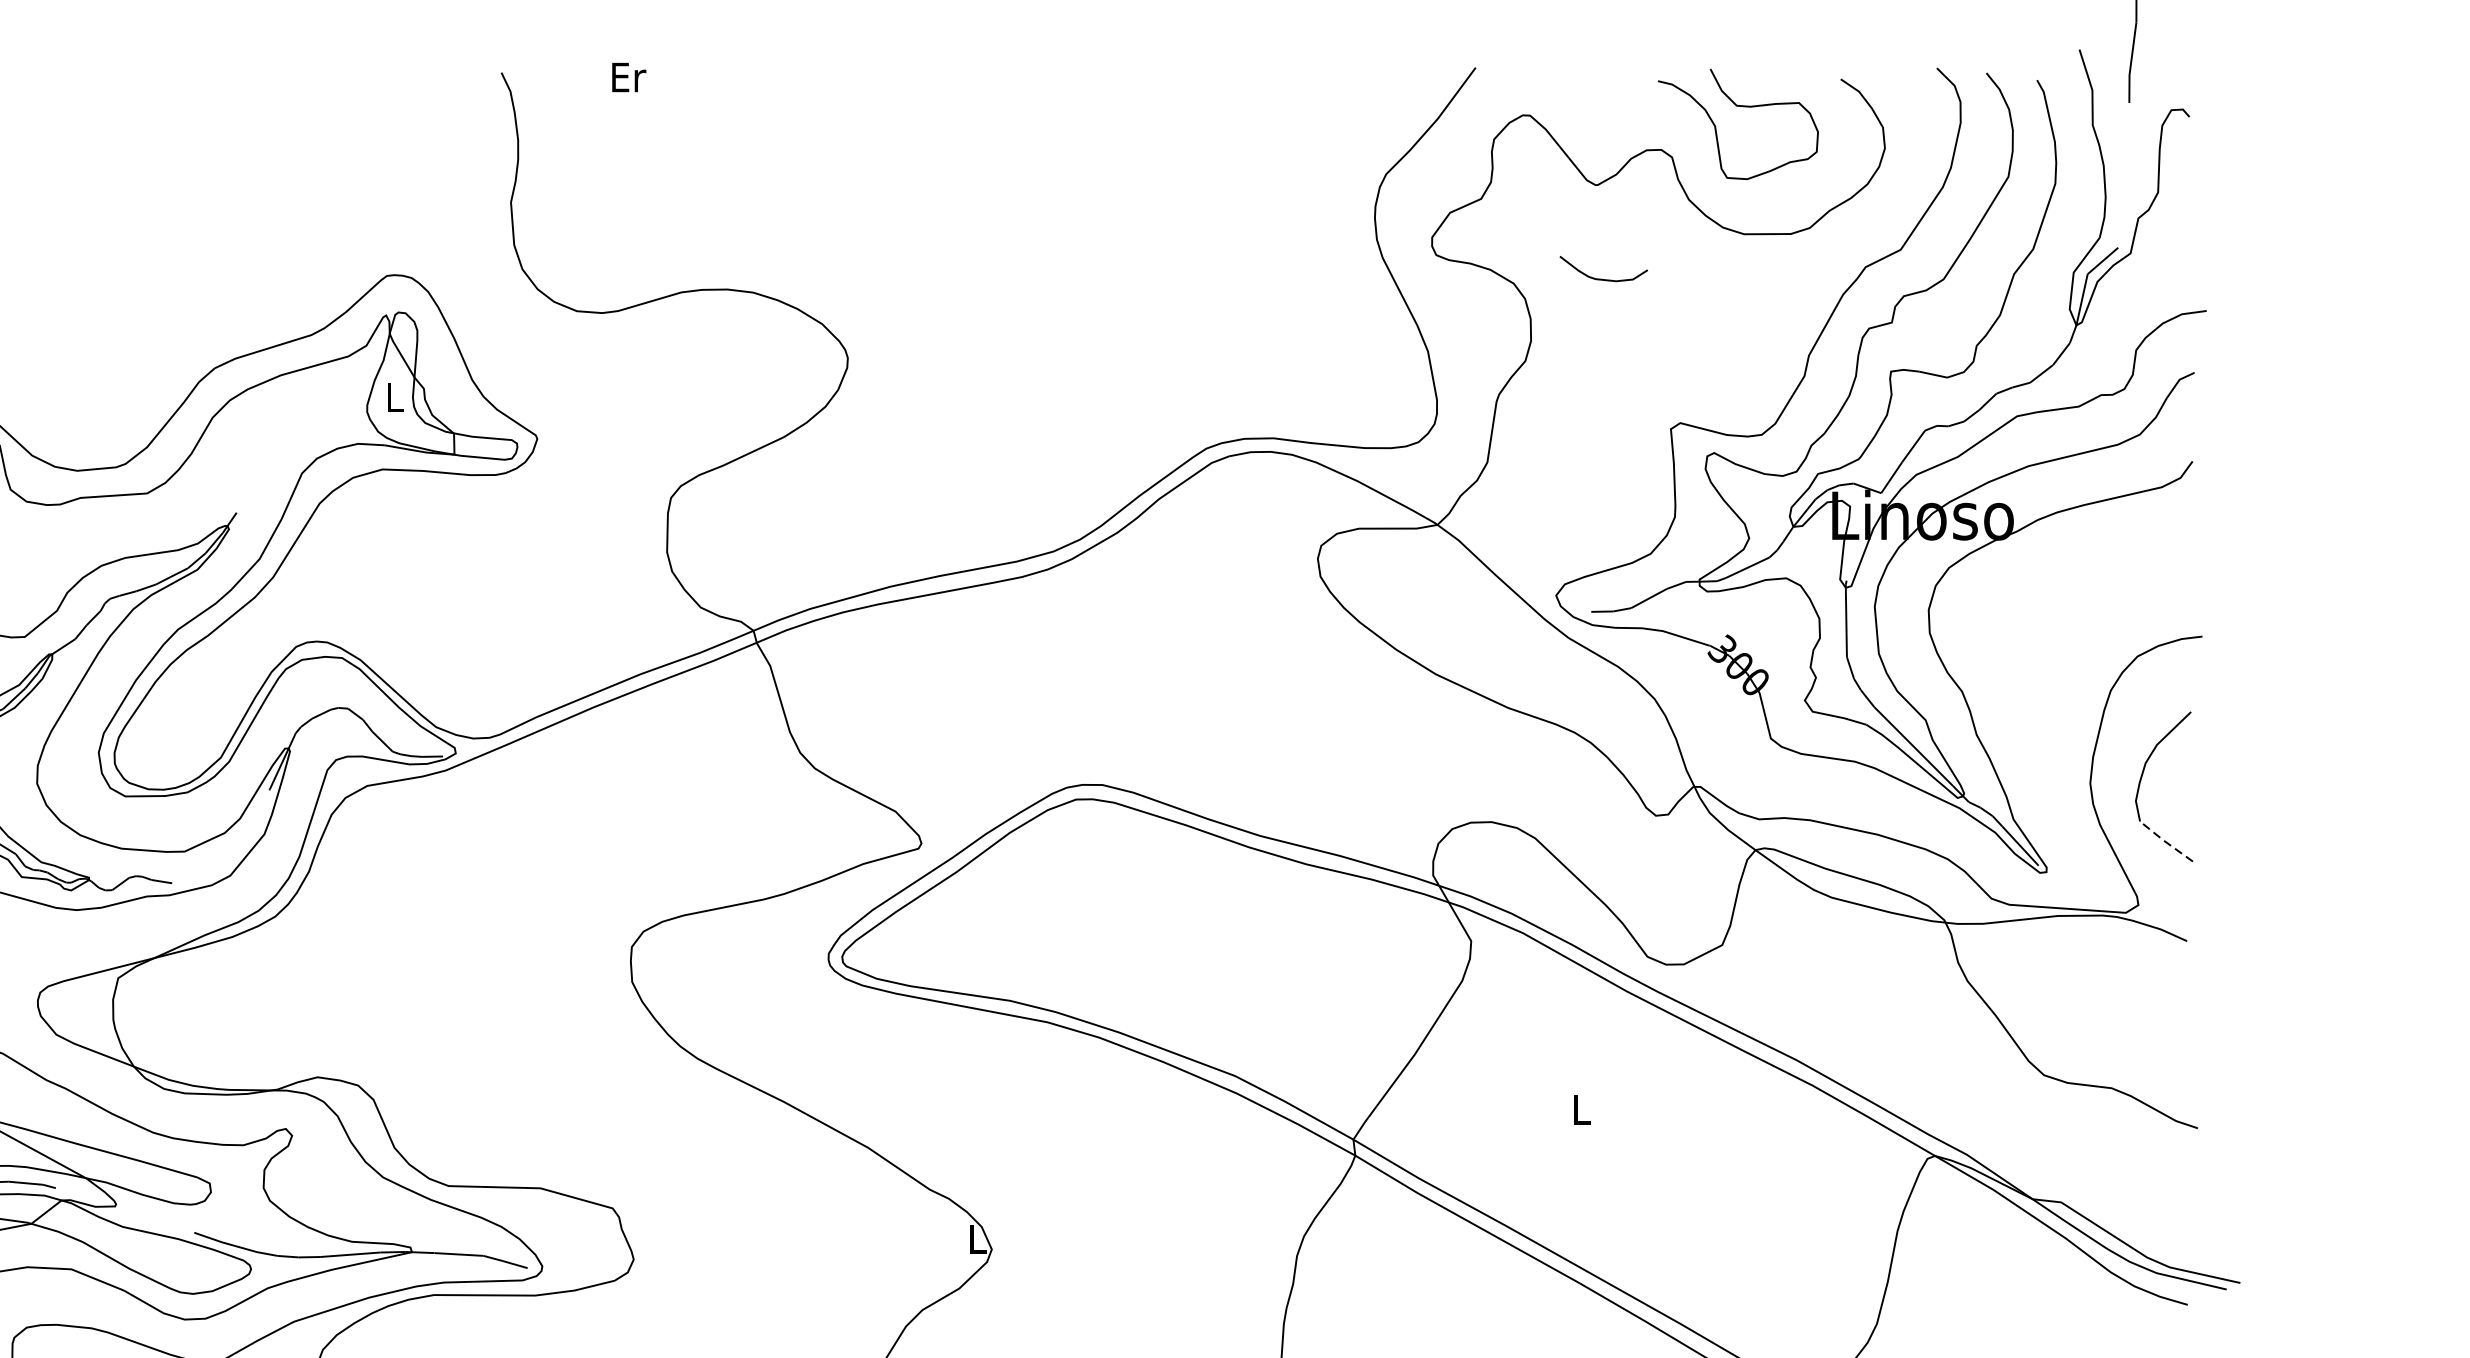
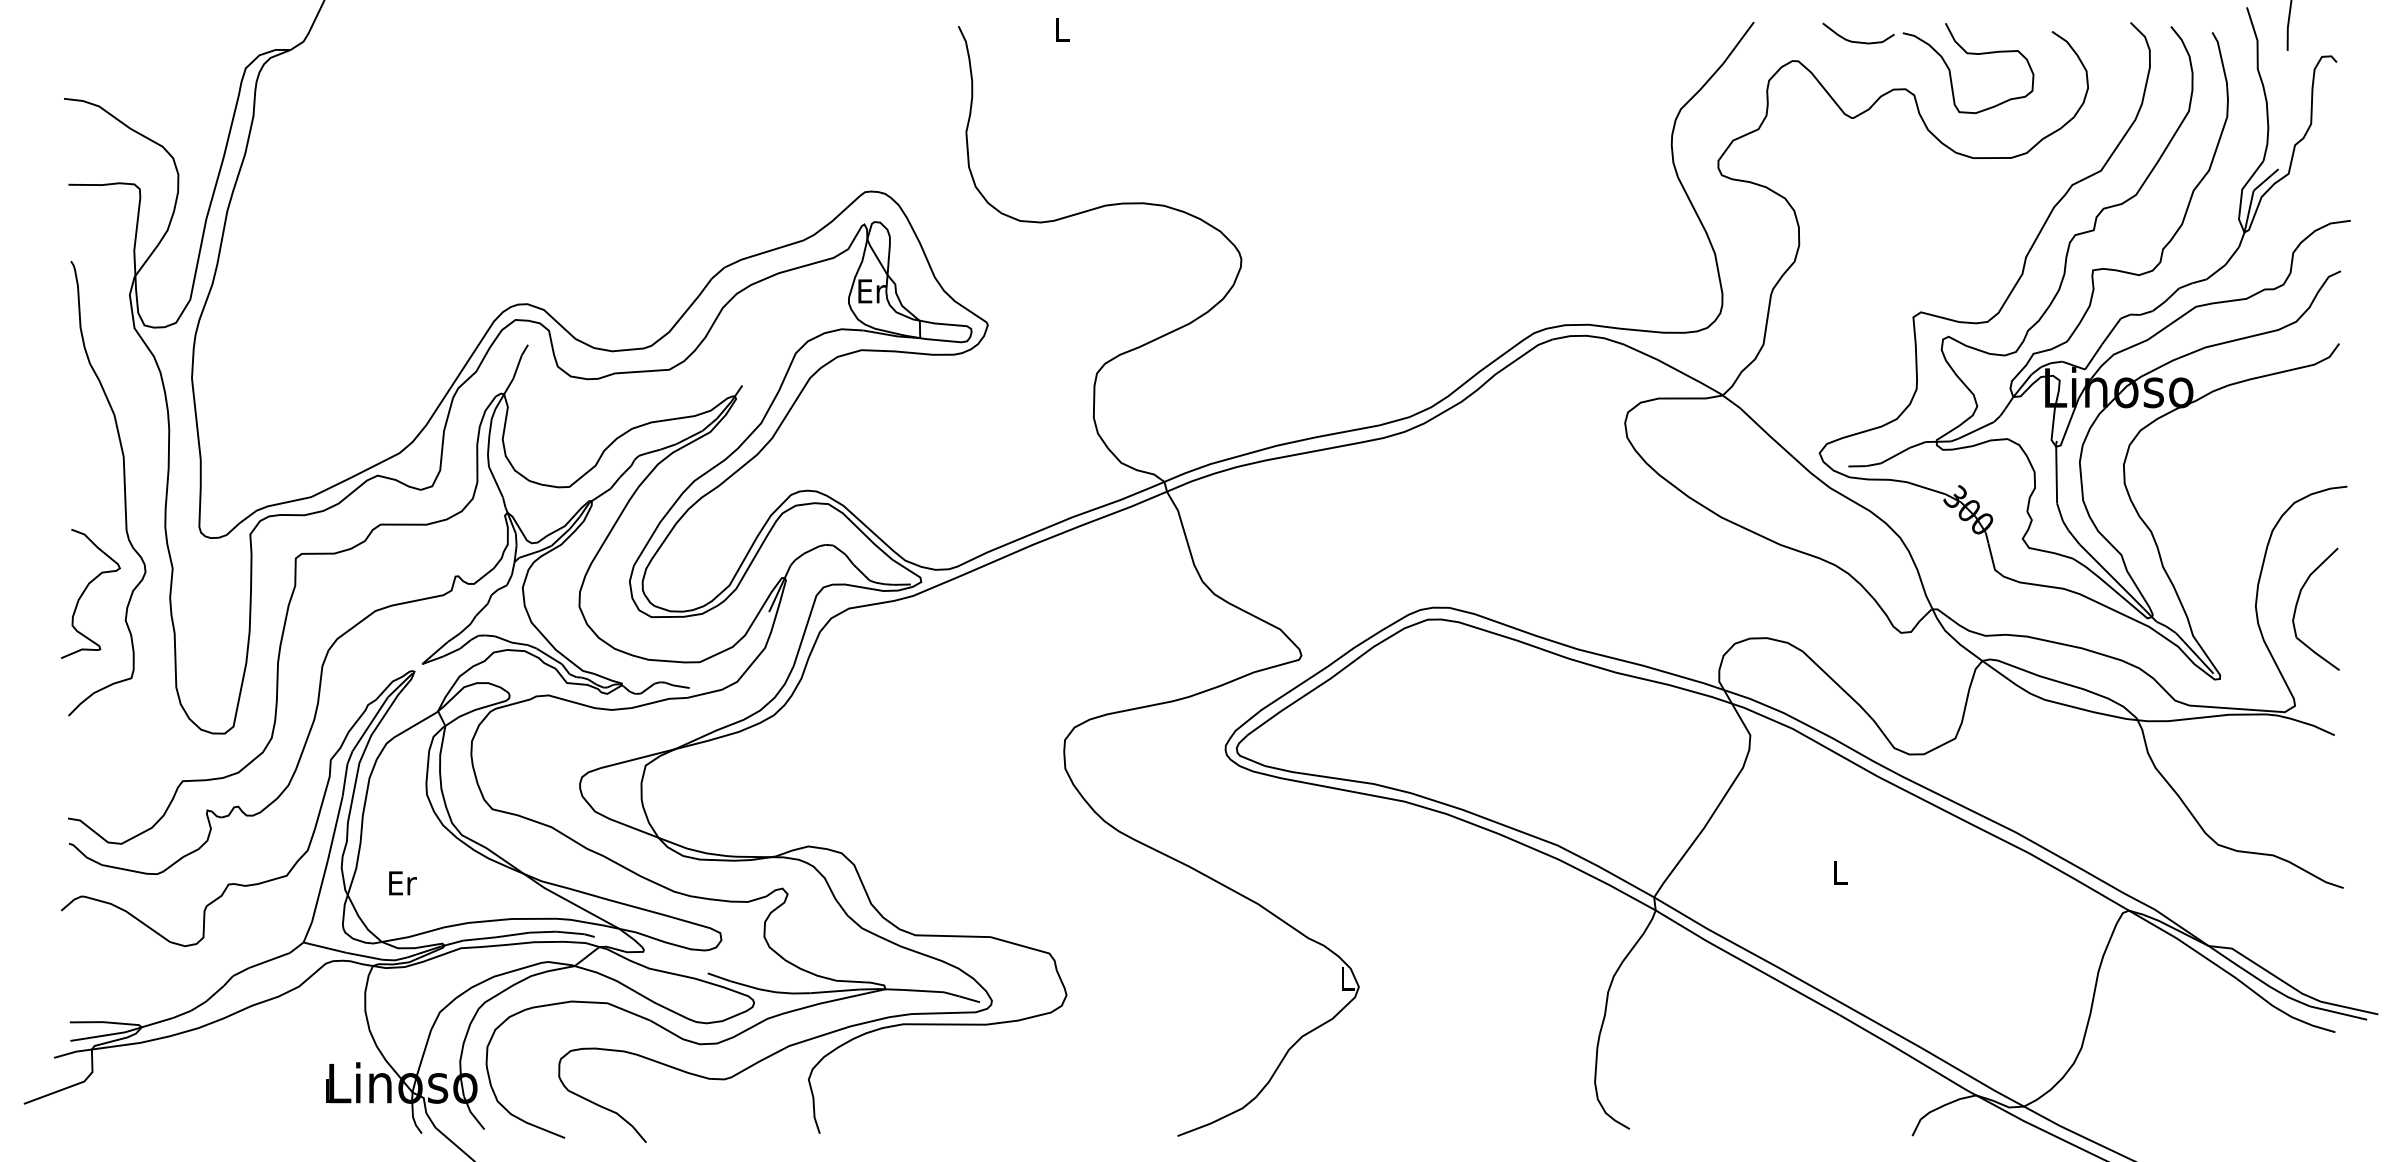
text: (628, 77) -> (1062, 30), Er -> L
curve: (1603, 278) -> (1858, 41), moved
text: (394, 397) -> (871, 291), L -> Er
line: (2165, 842) -> (2317, 654), dashed -> solid

